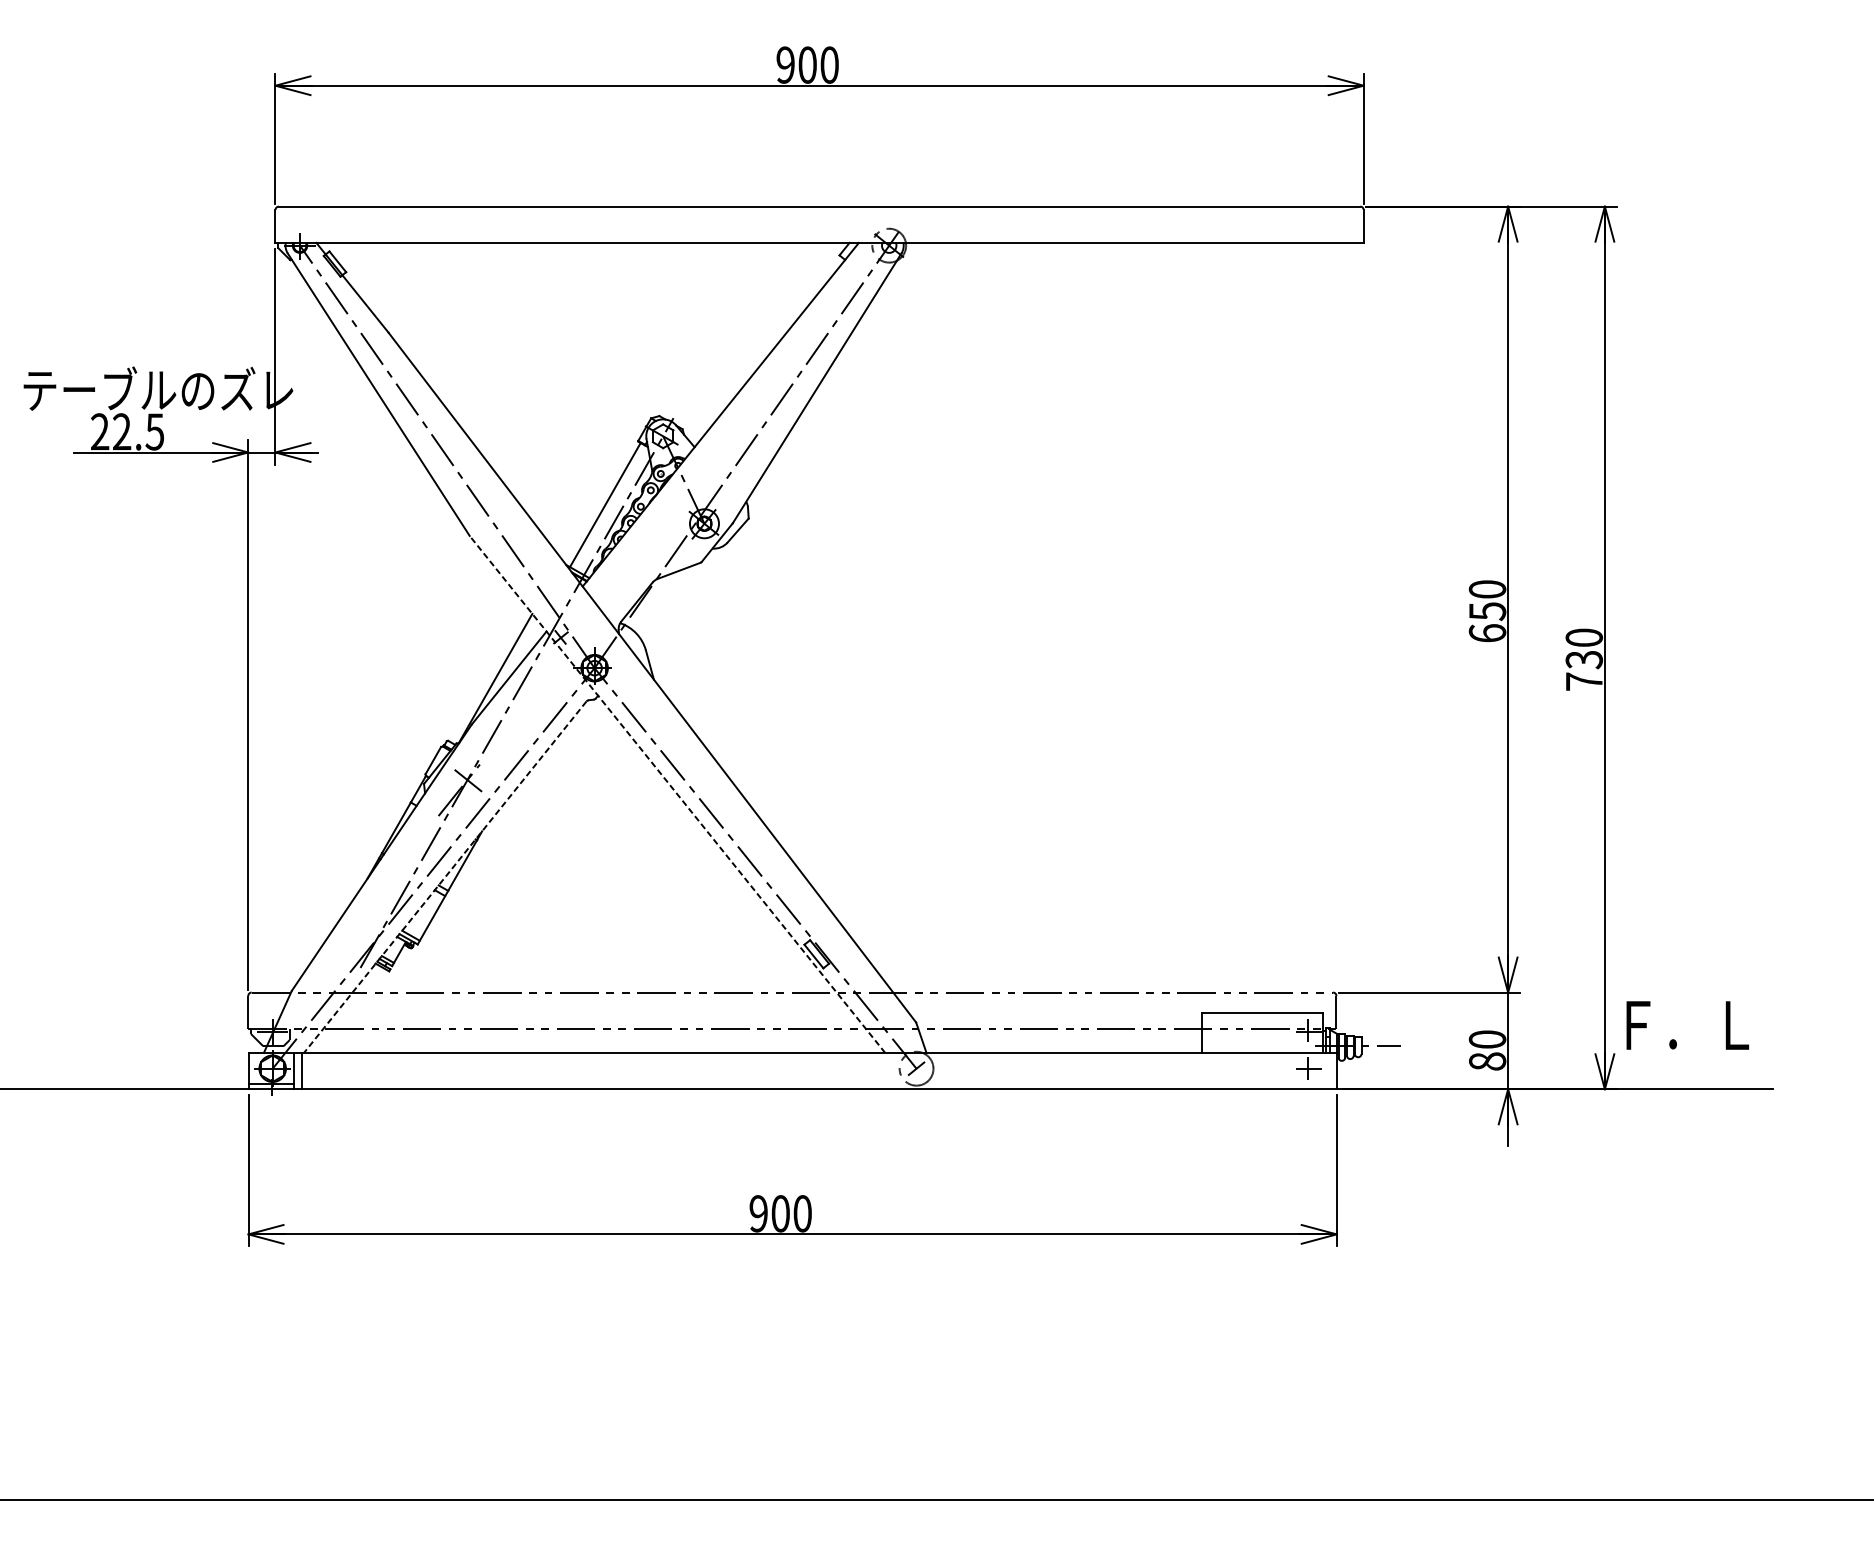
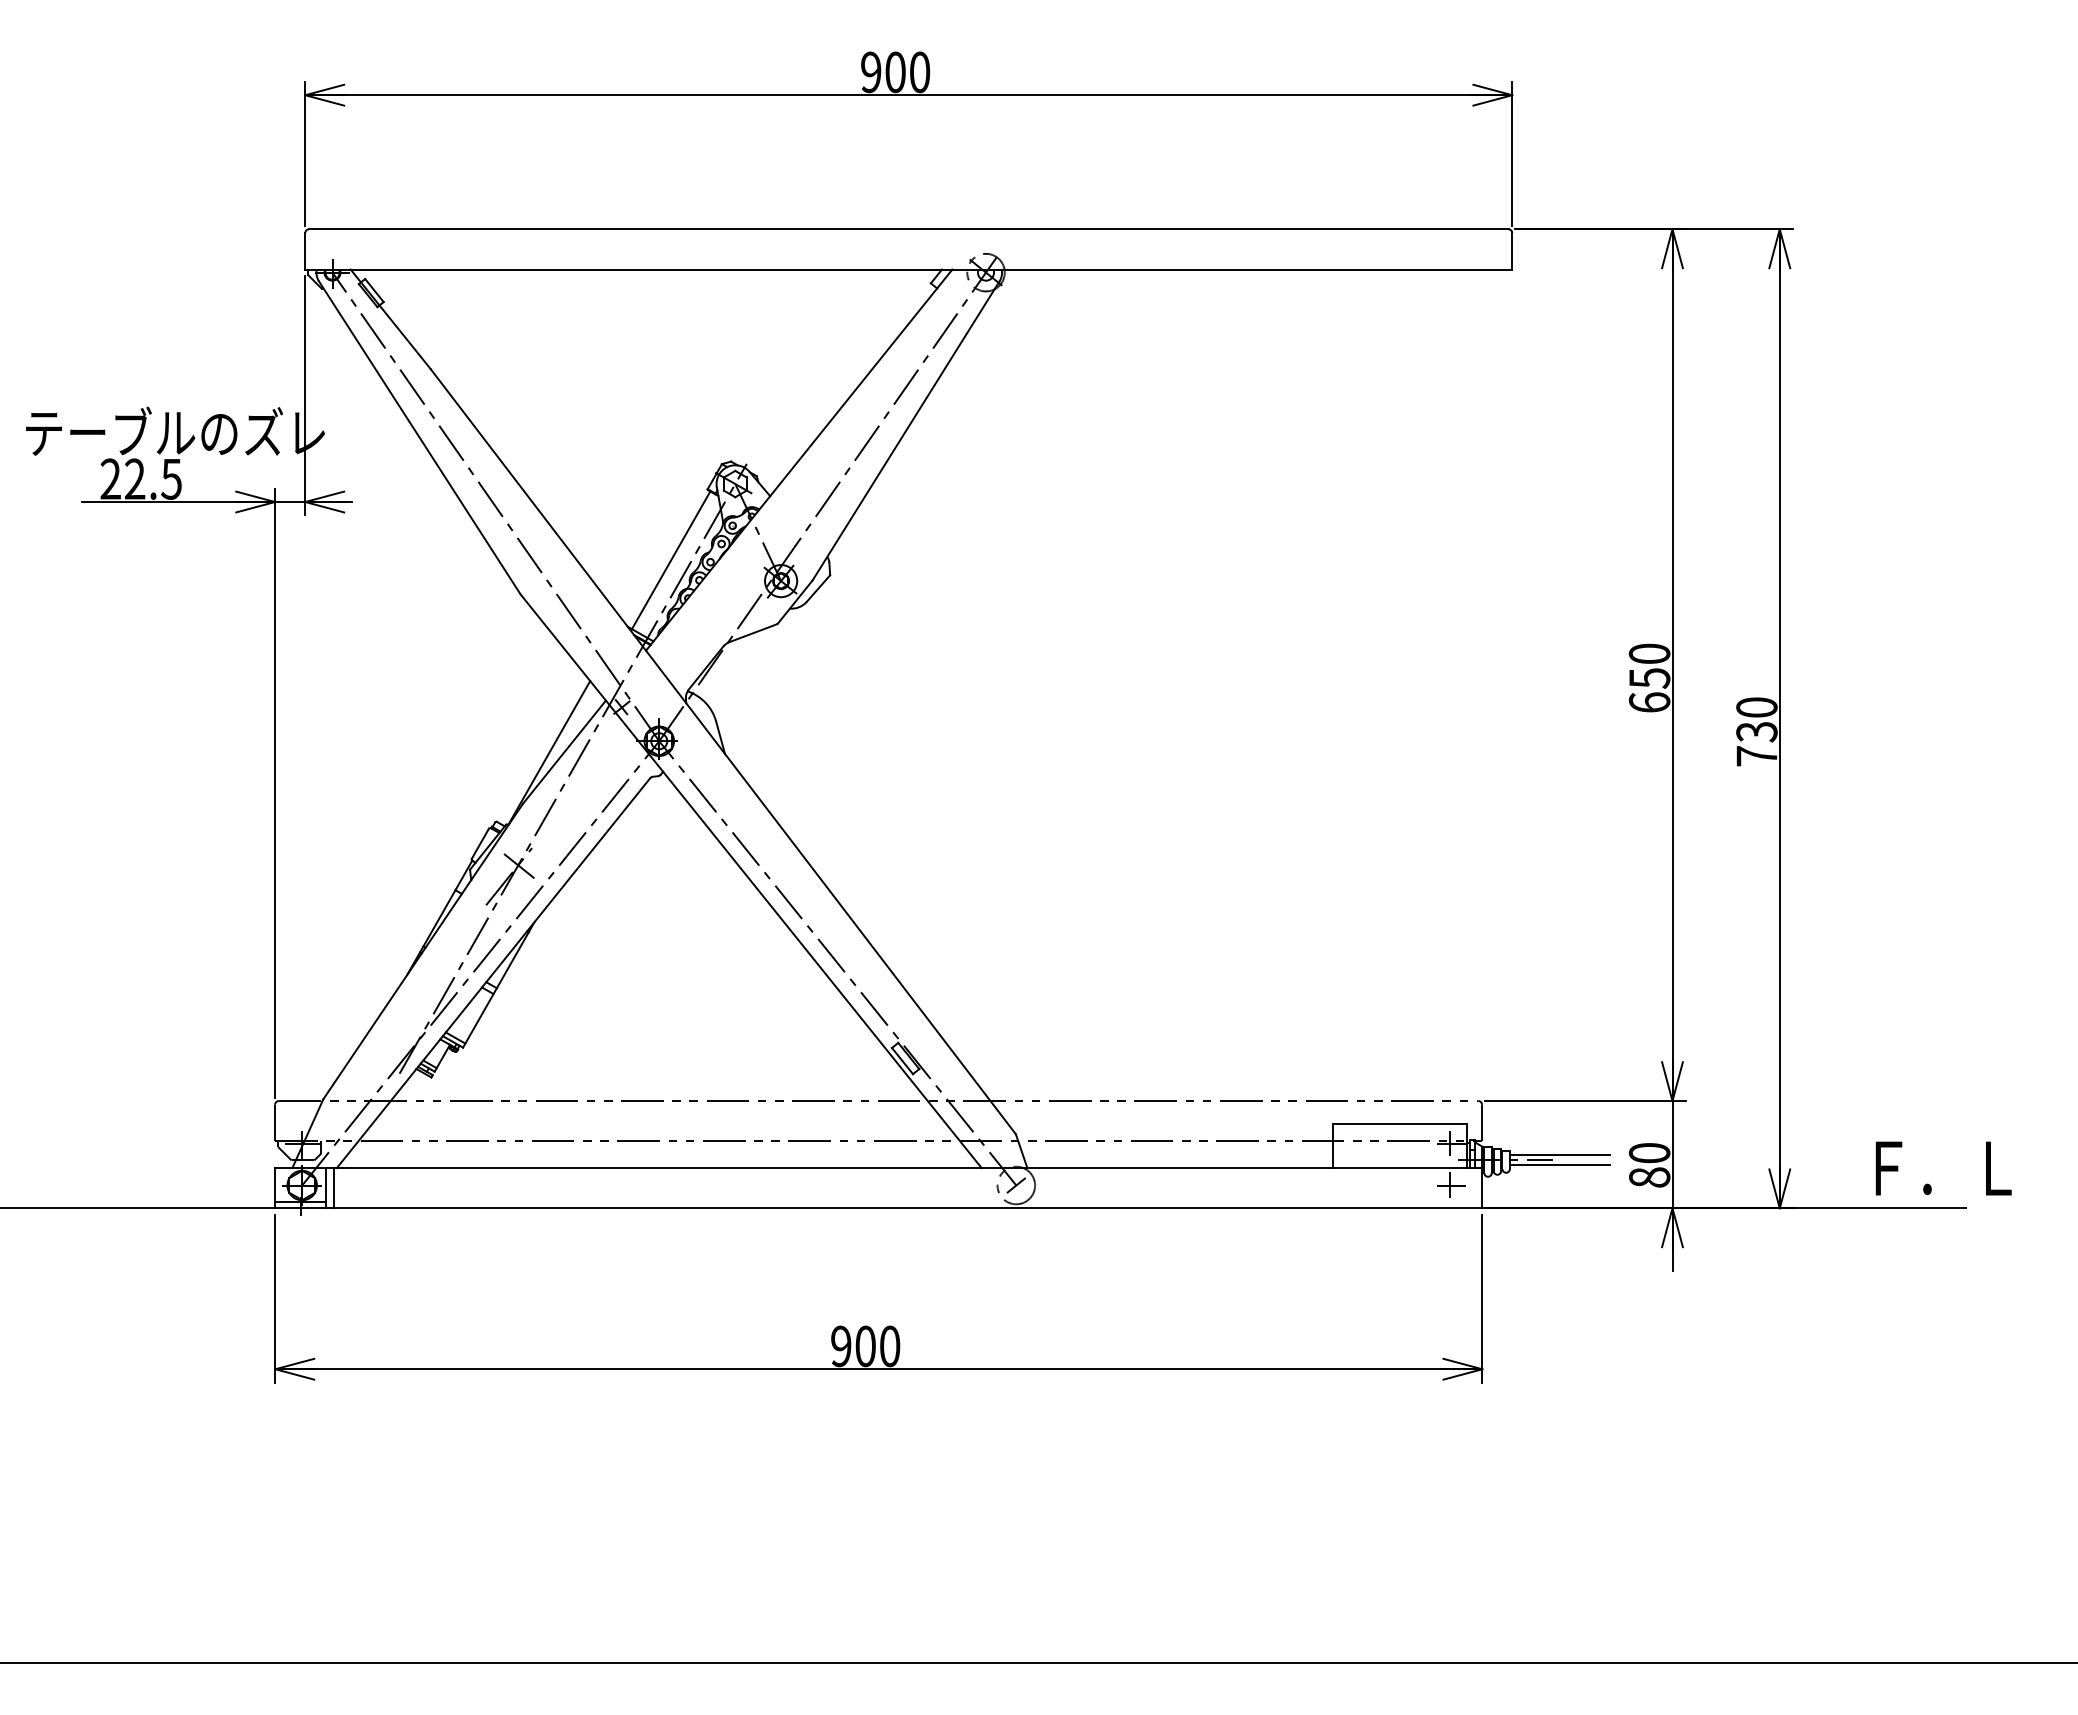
line: (677, 794) -> (751, 881), dashed -> solid
line: (445, 877) -> (493, 973), dashed -> solid
text: (1687, 1025) -> (1943, 1168), moved
line: (1406, 1041) -> (1559, 1155), added
line: (1406, 1049) -> (1559, 1164), added

